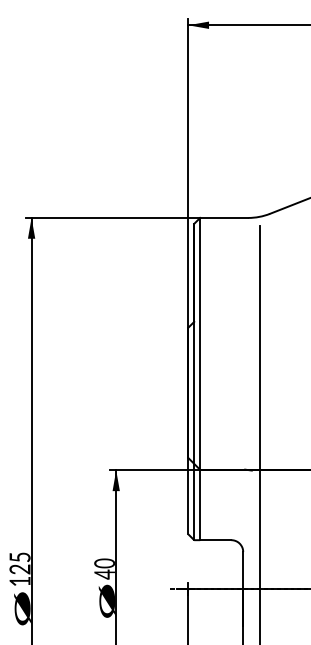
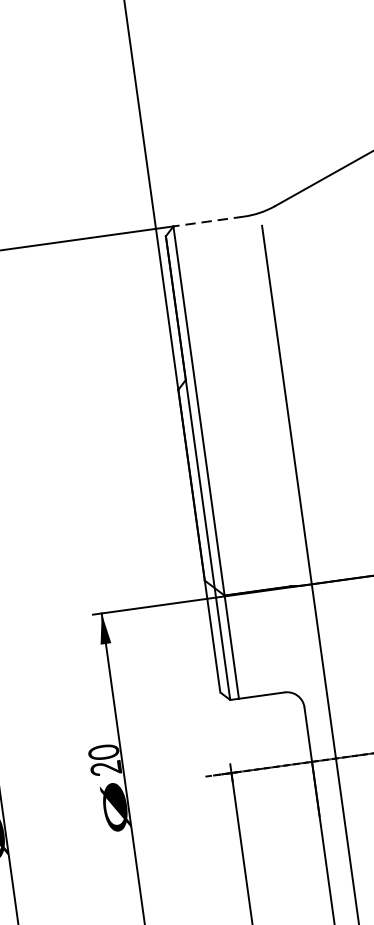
line: (223, 217) -> (207, 220), solid -> dashed
text: (104, 574) -> (105, 768), 40 -> 20

